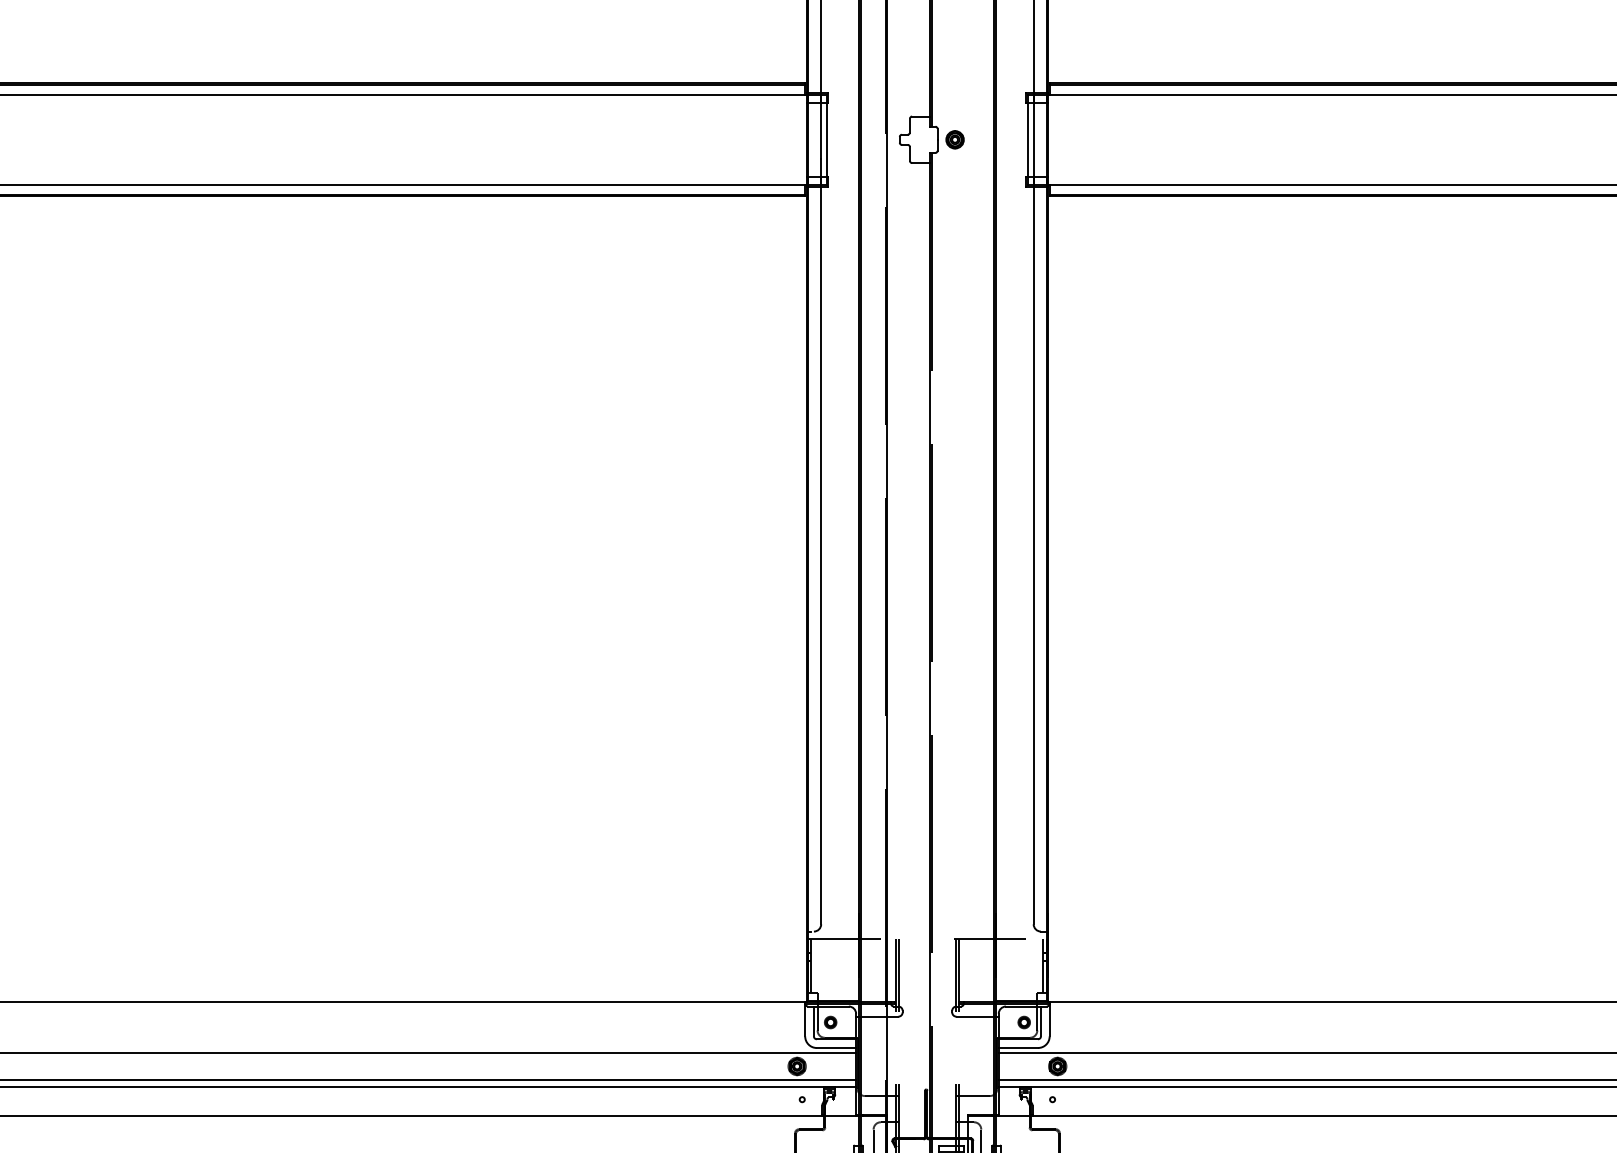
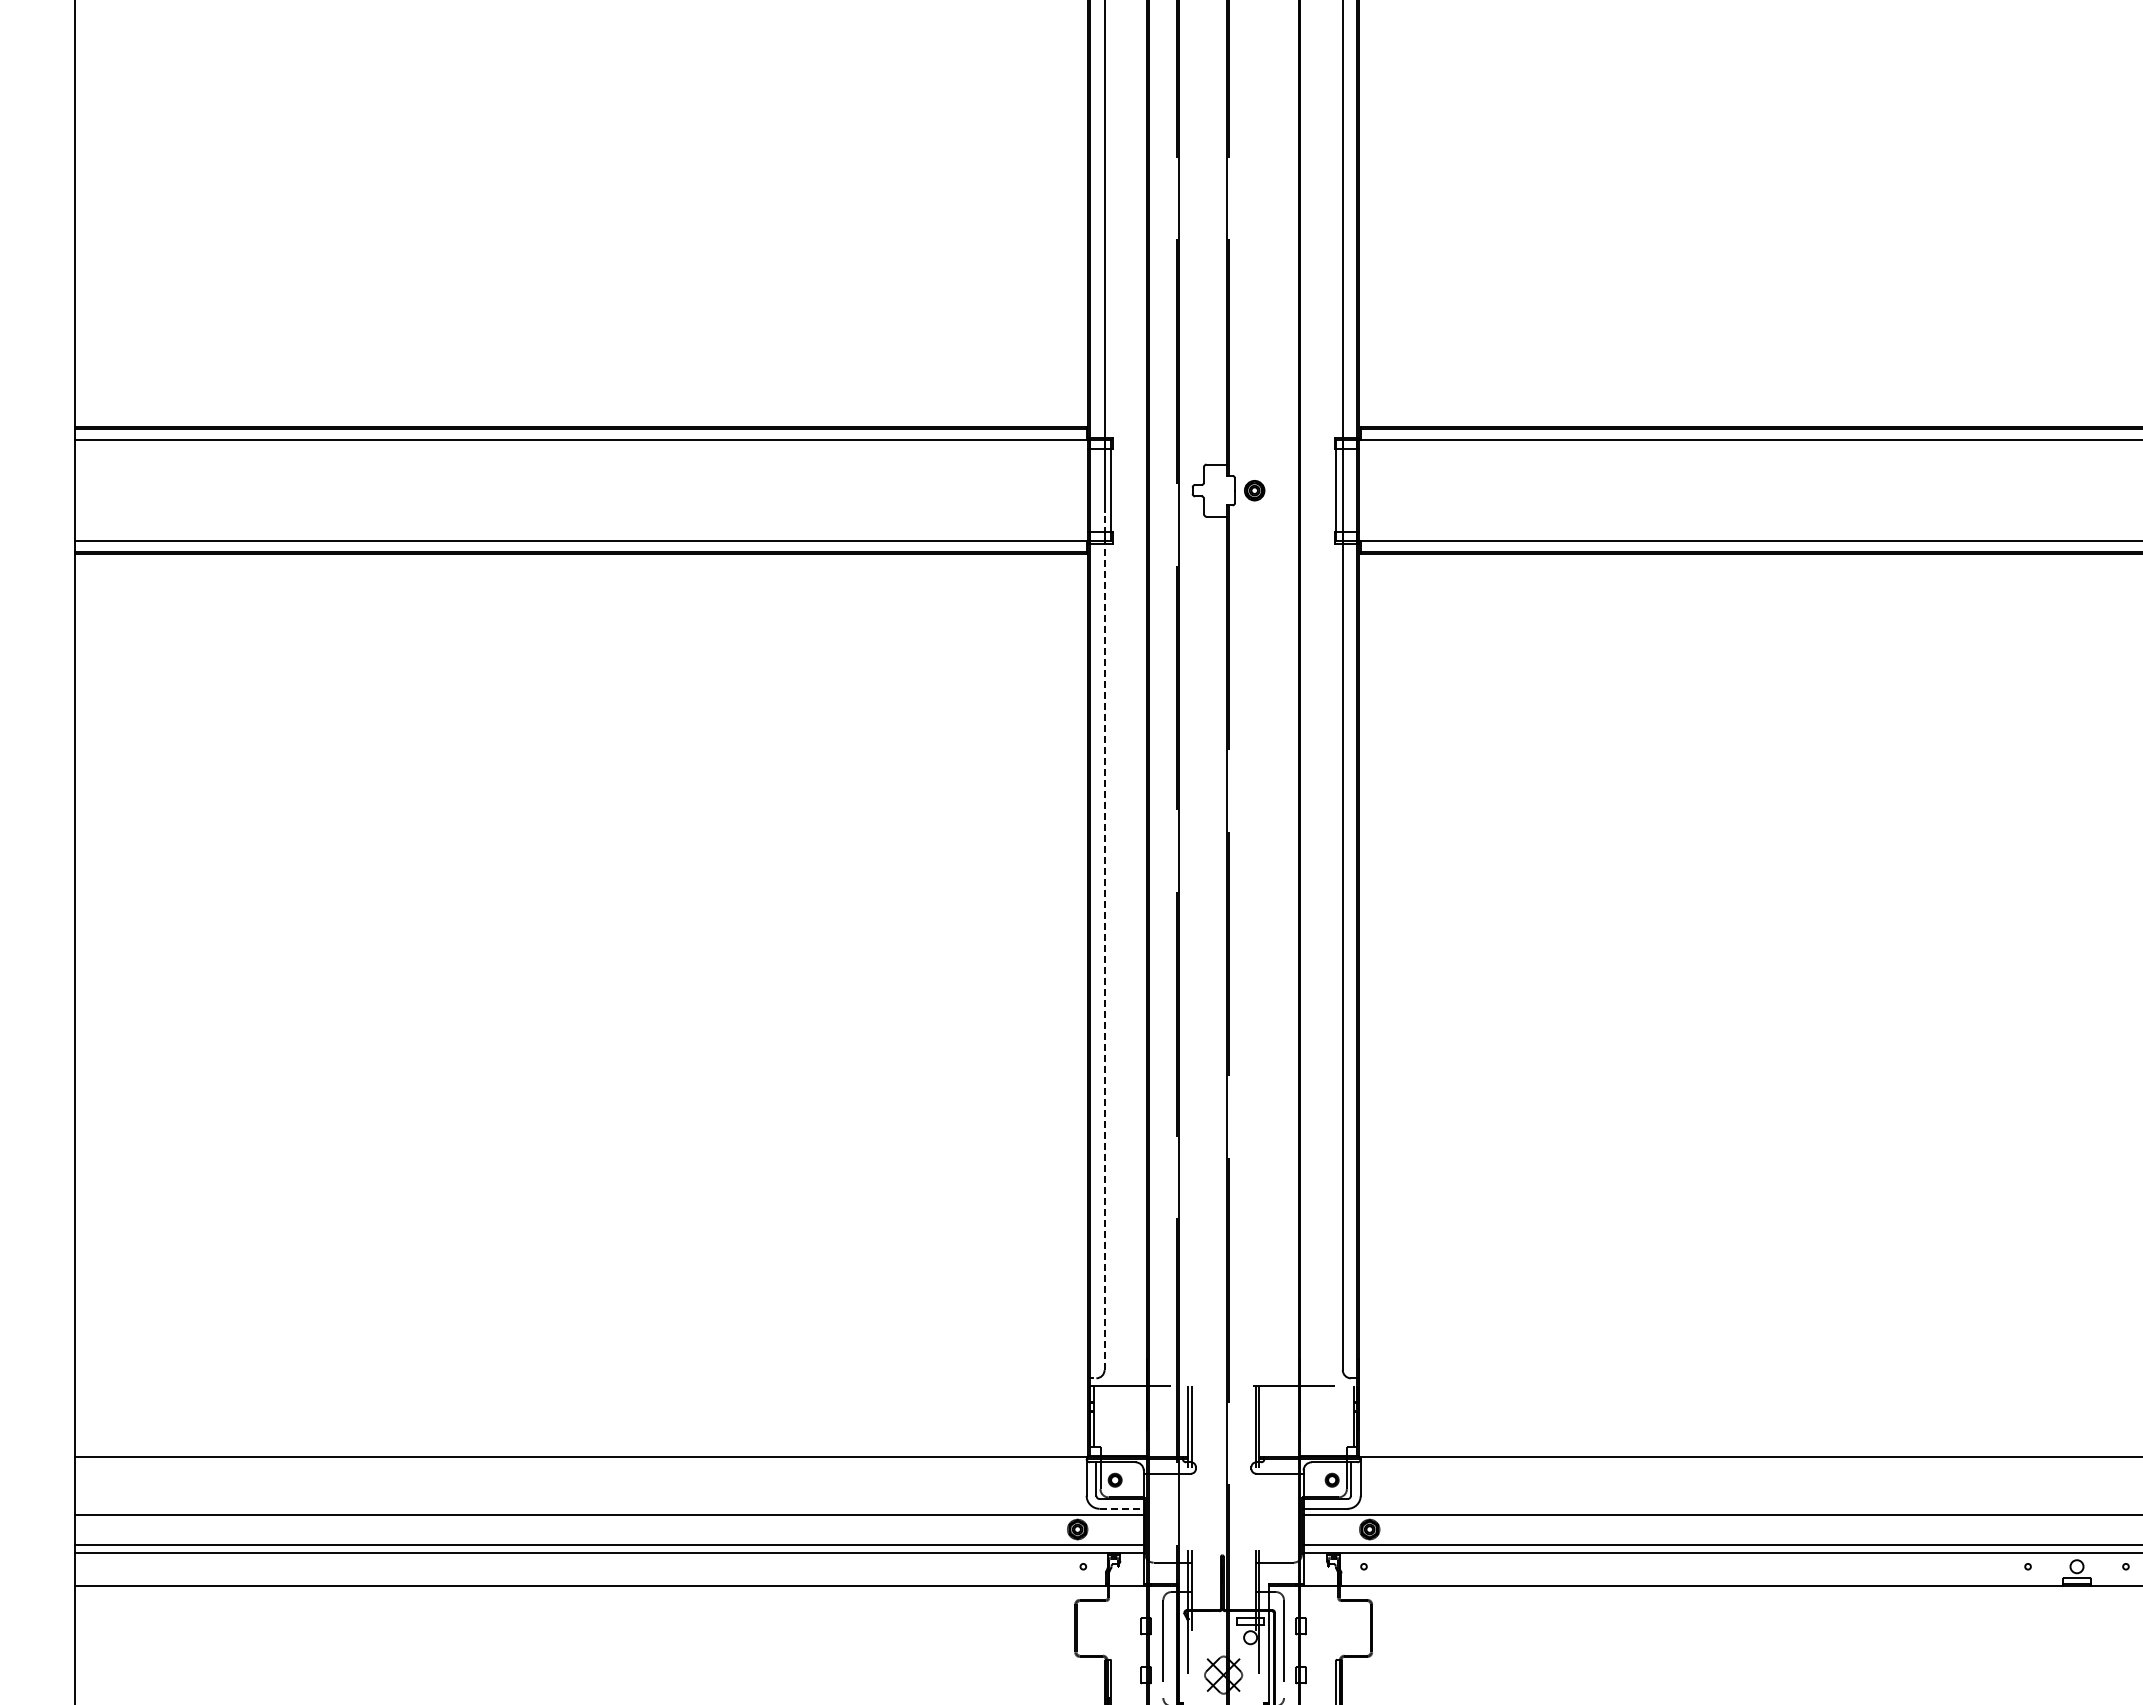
line: (821, 541) -> (1104, 940), solid -> dashed
line: (837, 1047) -> (1122, 1508), solid -> dashed

